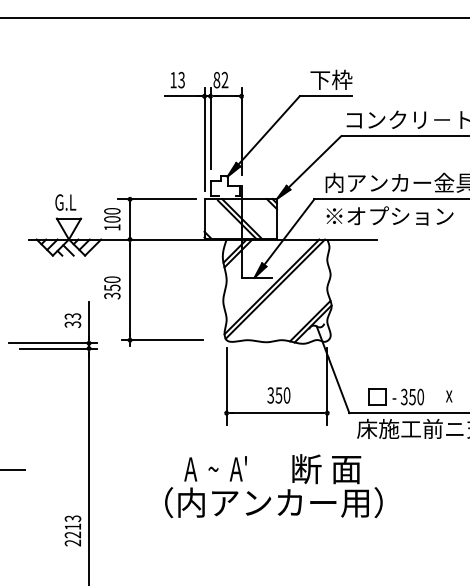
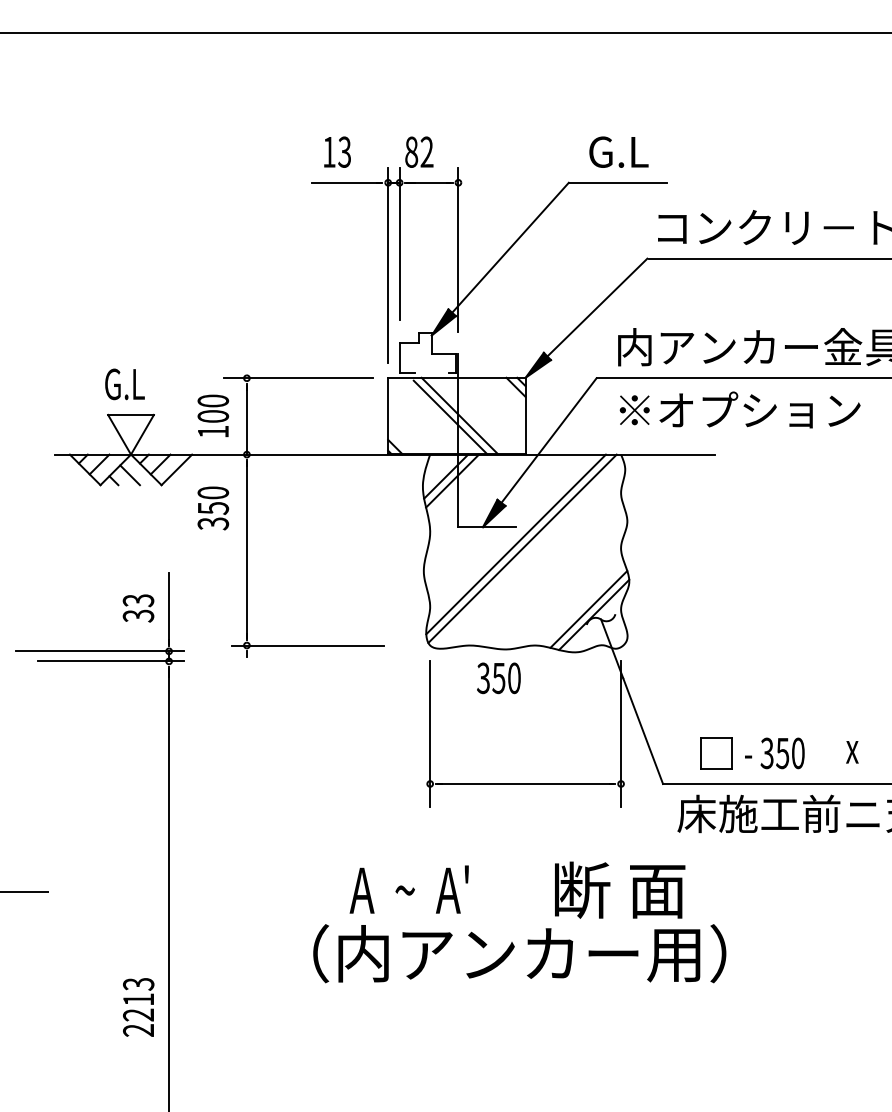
text: (331, 79) -> (629, 150), 下枠 -> G.L
text: (112, 287) -> (213, 507), moved
text: (278, 395) -> (498, 678), moved

